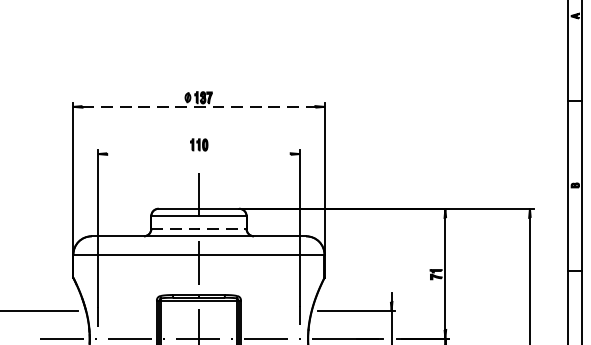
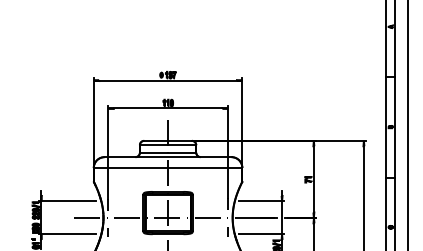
line: (199, 106) -> (168, 80), dashed -> solid
line: (197, 154) -> (167, 108), added
line: (199, 228) -> (168, 152), dashed -> solid

